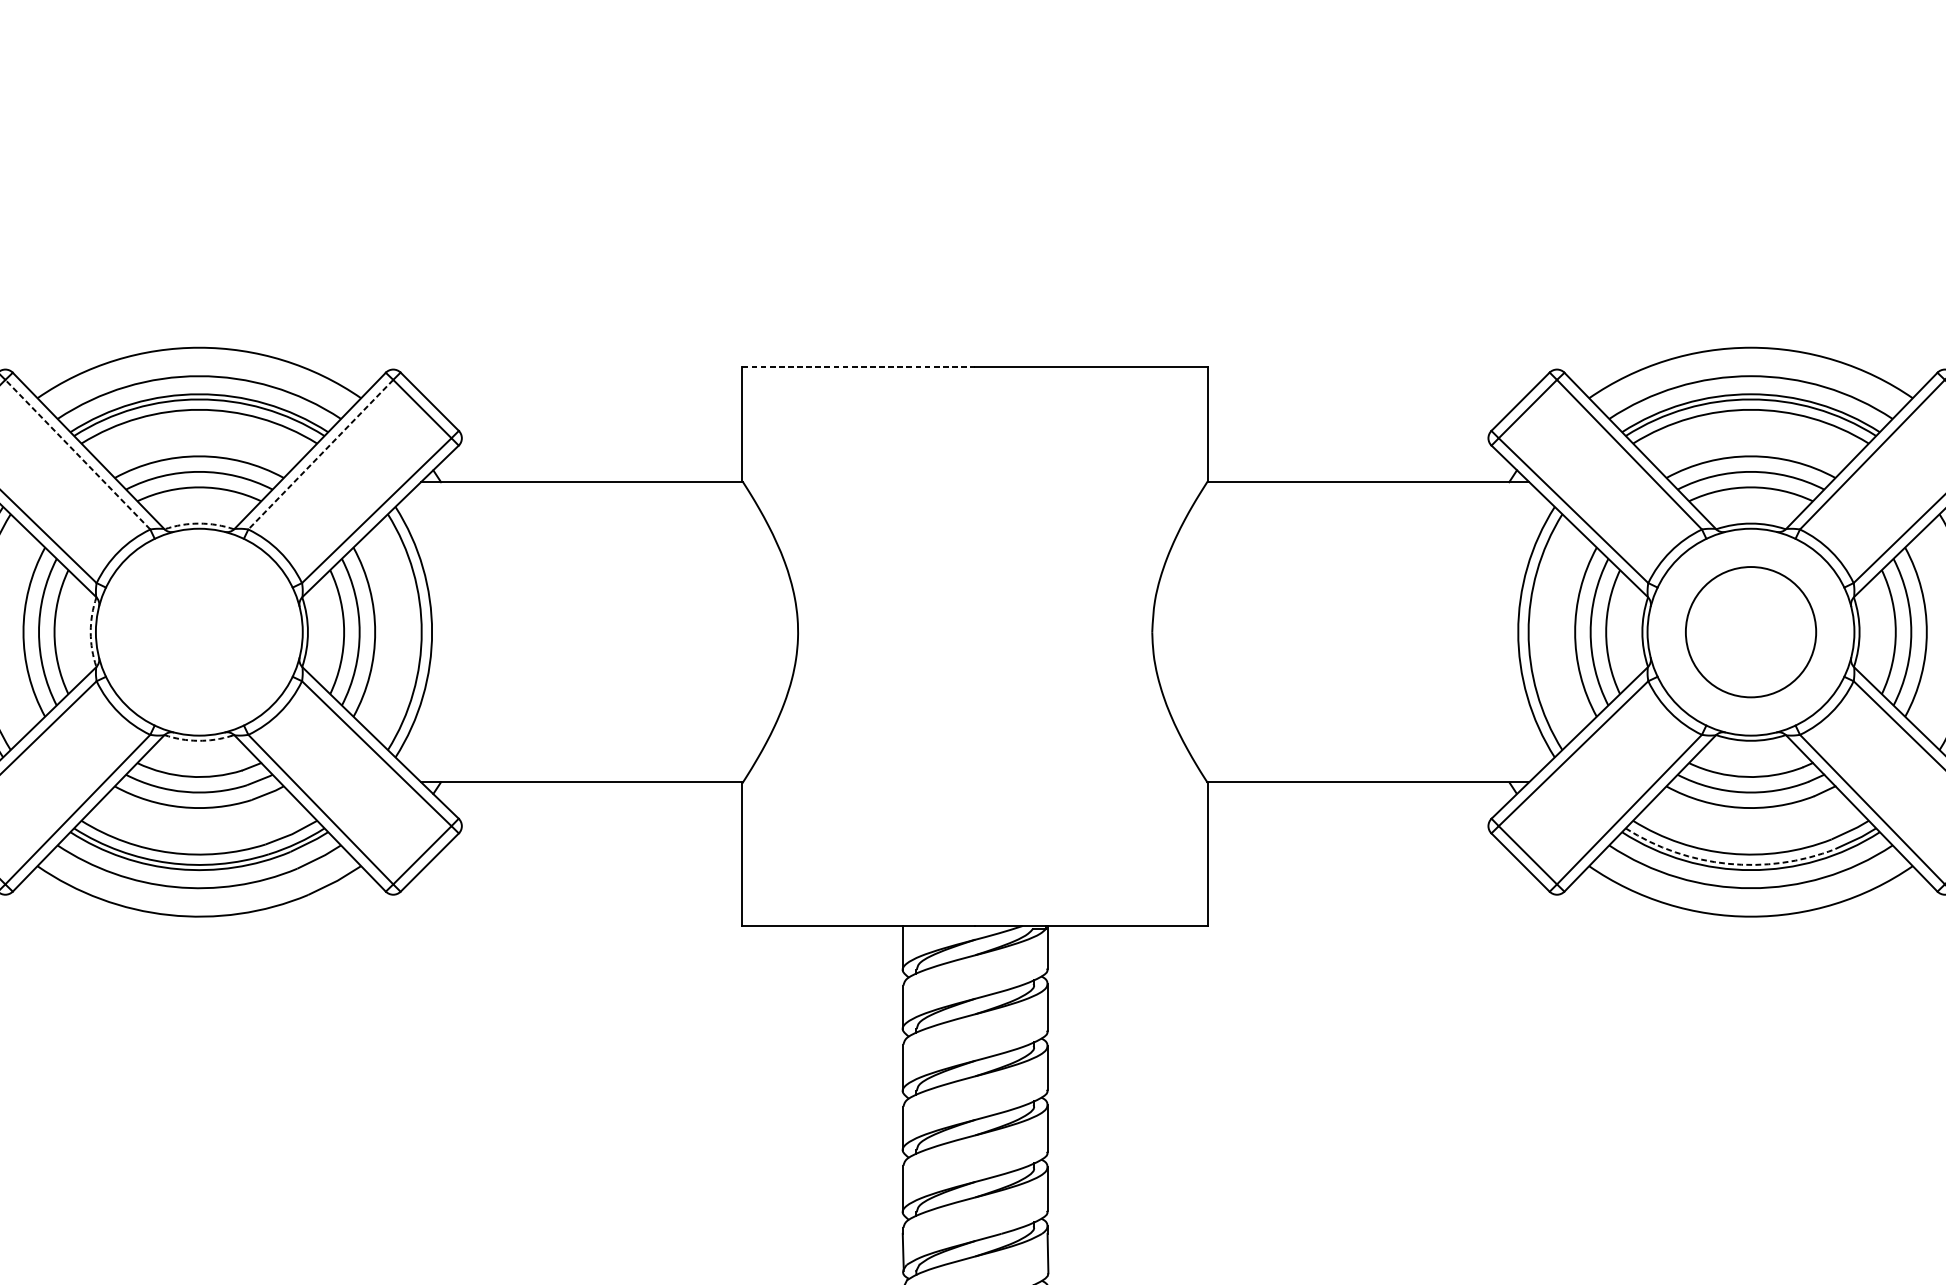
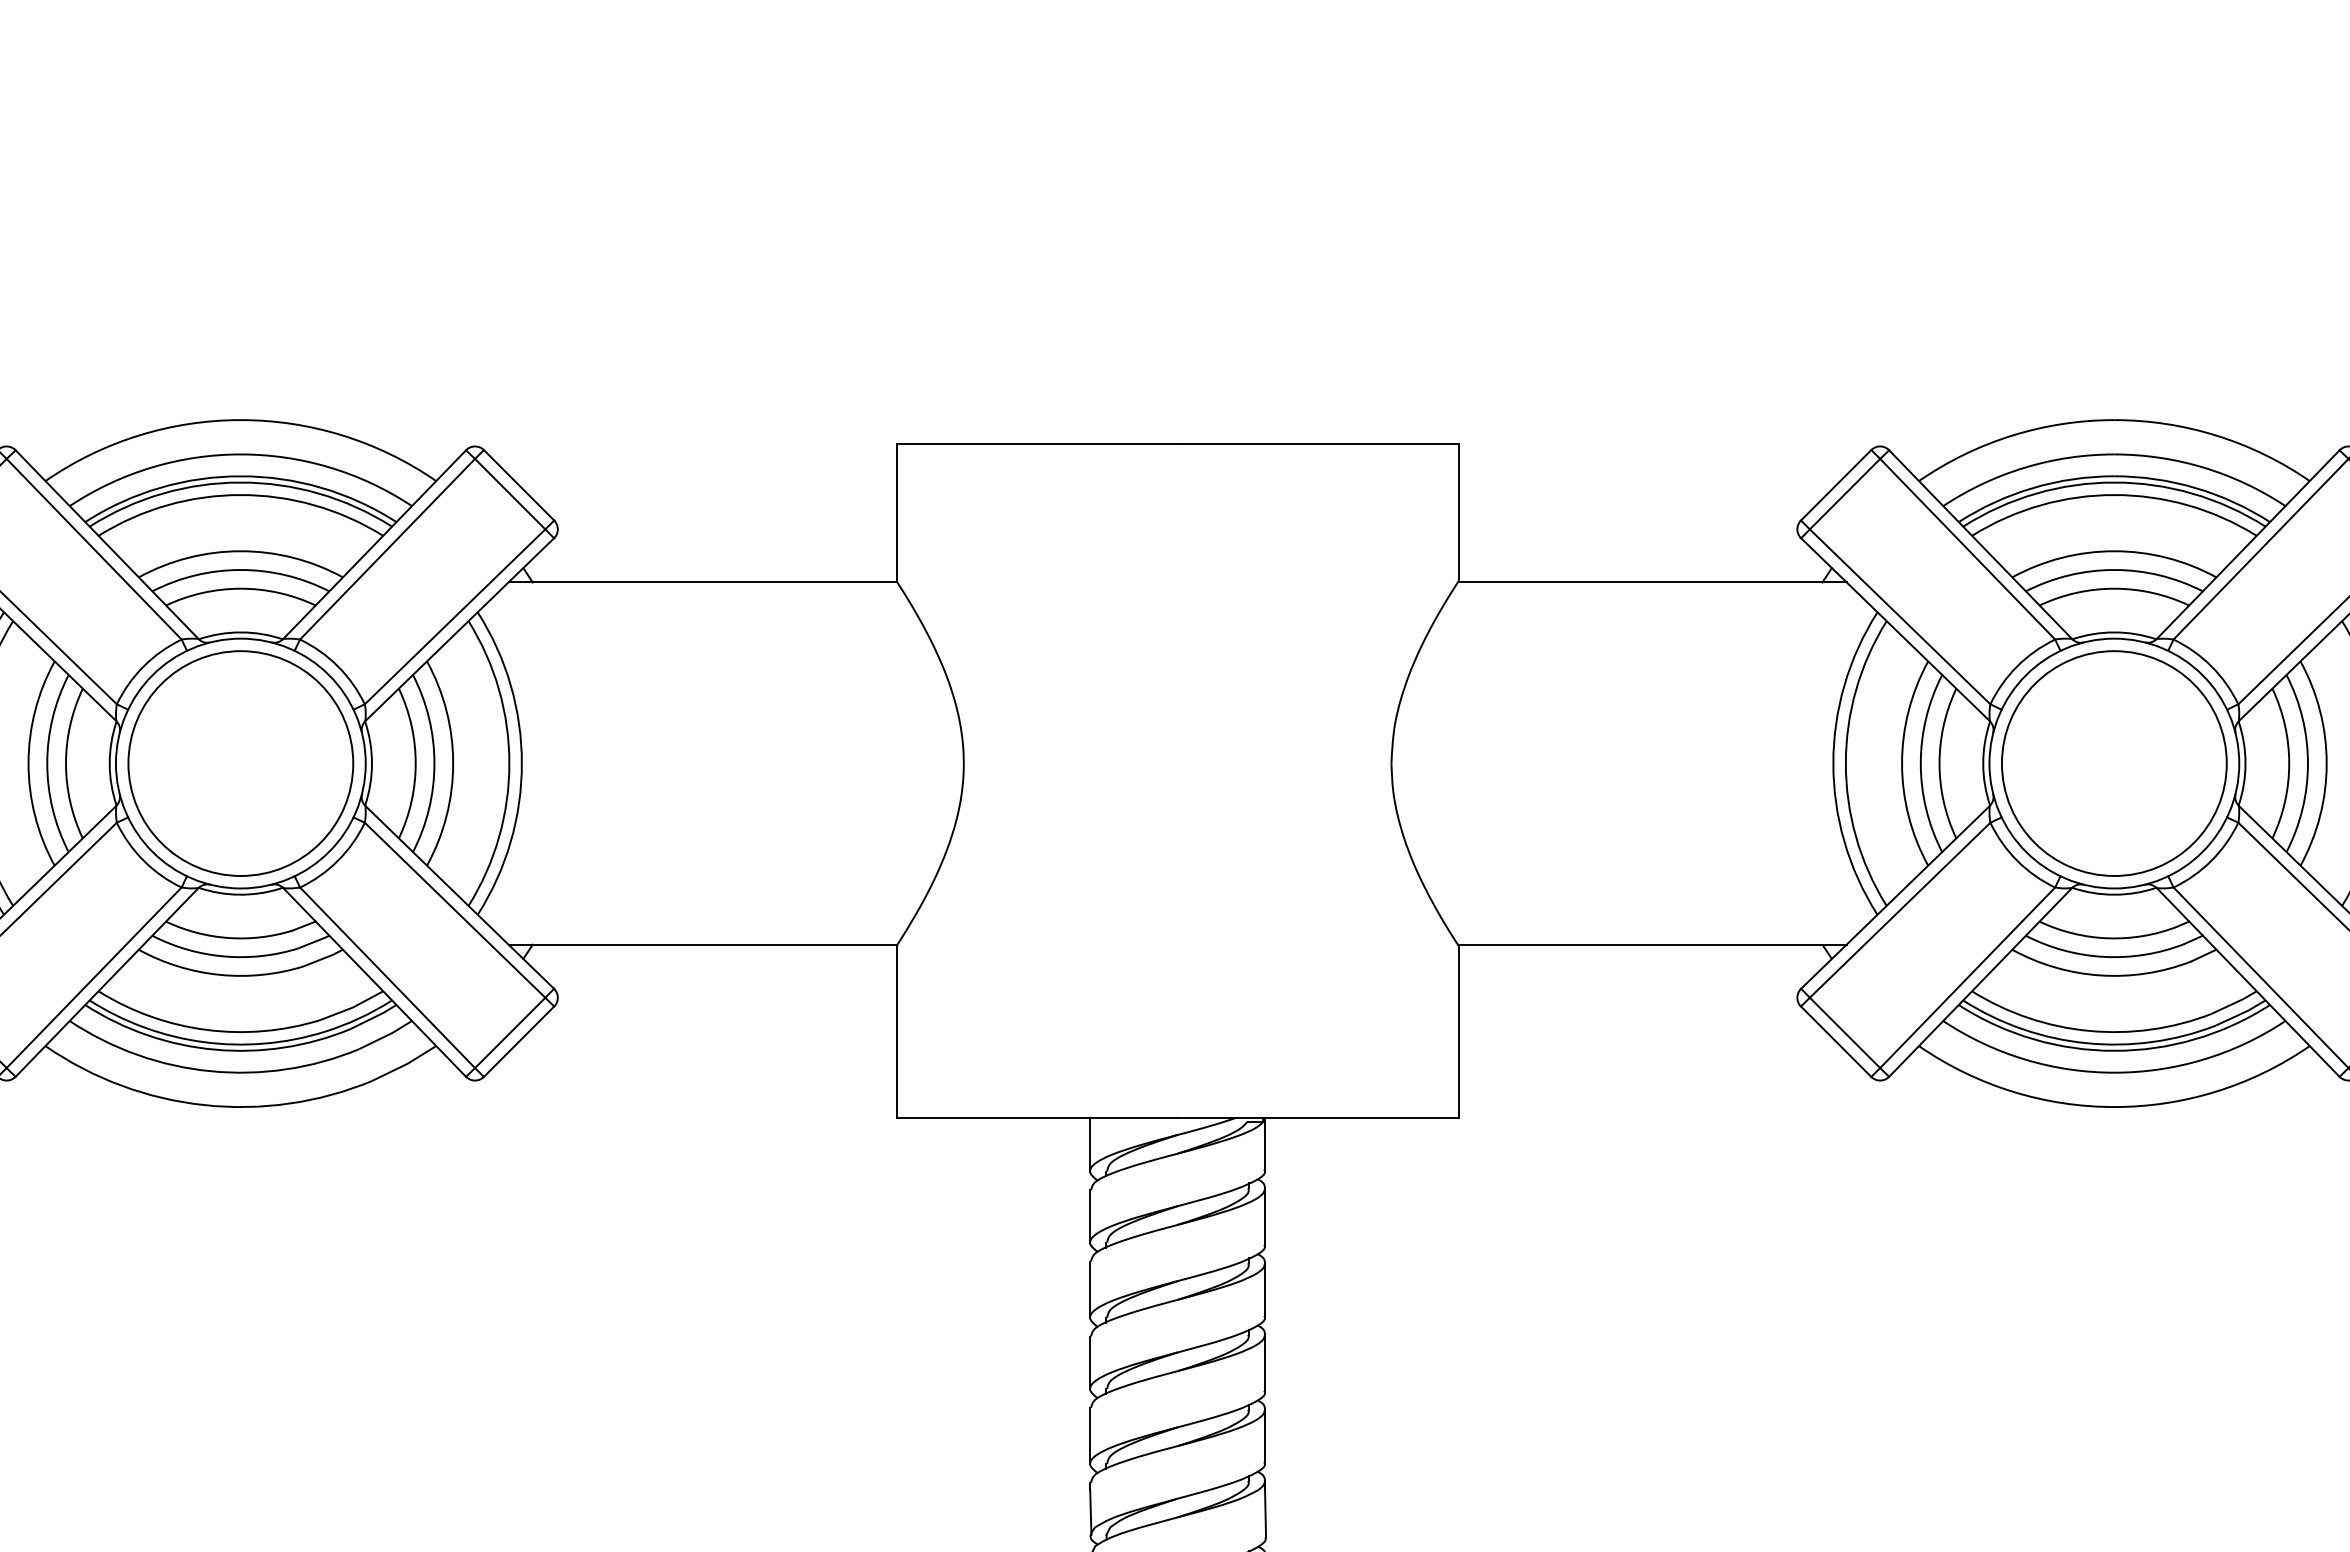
line: (859, 367) -> (1037, 443), dashed -> solid
line: (78, 454) -> (94, 549), dashed -> solid
line: (320, 454) -> (387, 549), dashed -> solid
arc: (199, 523) -> (240, 632), dashed -> solid
arc: (90, 632) -> (109, 763), dashed -> solid
circle: (199, 632) -> (240, 763), added
circle: (1751, 632) -> (2114, 763), size x1.43
arc: (198, 740) -> (239, 894), dashed -> solid
arc: (1727, 864) -> (2086, 1043), dashed -> solid

